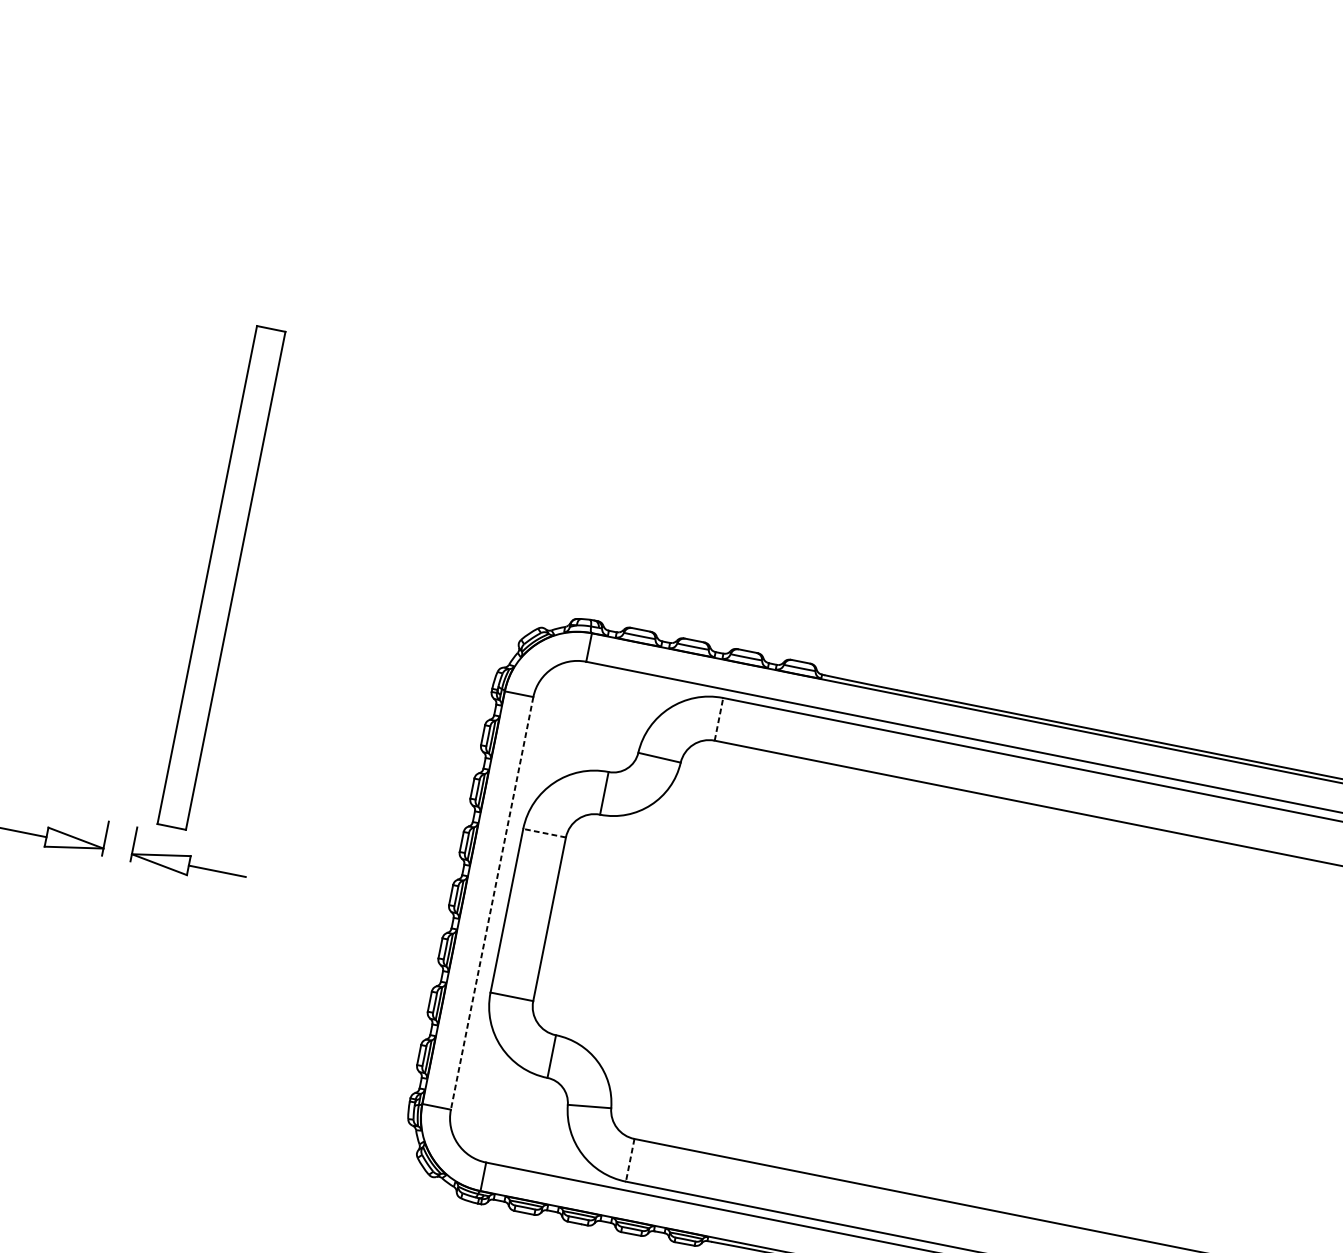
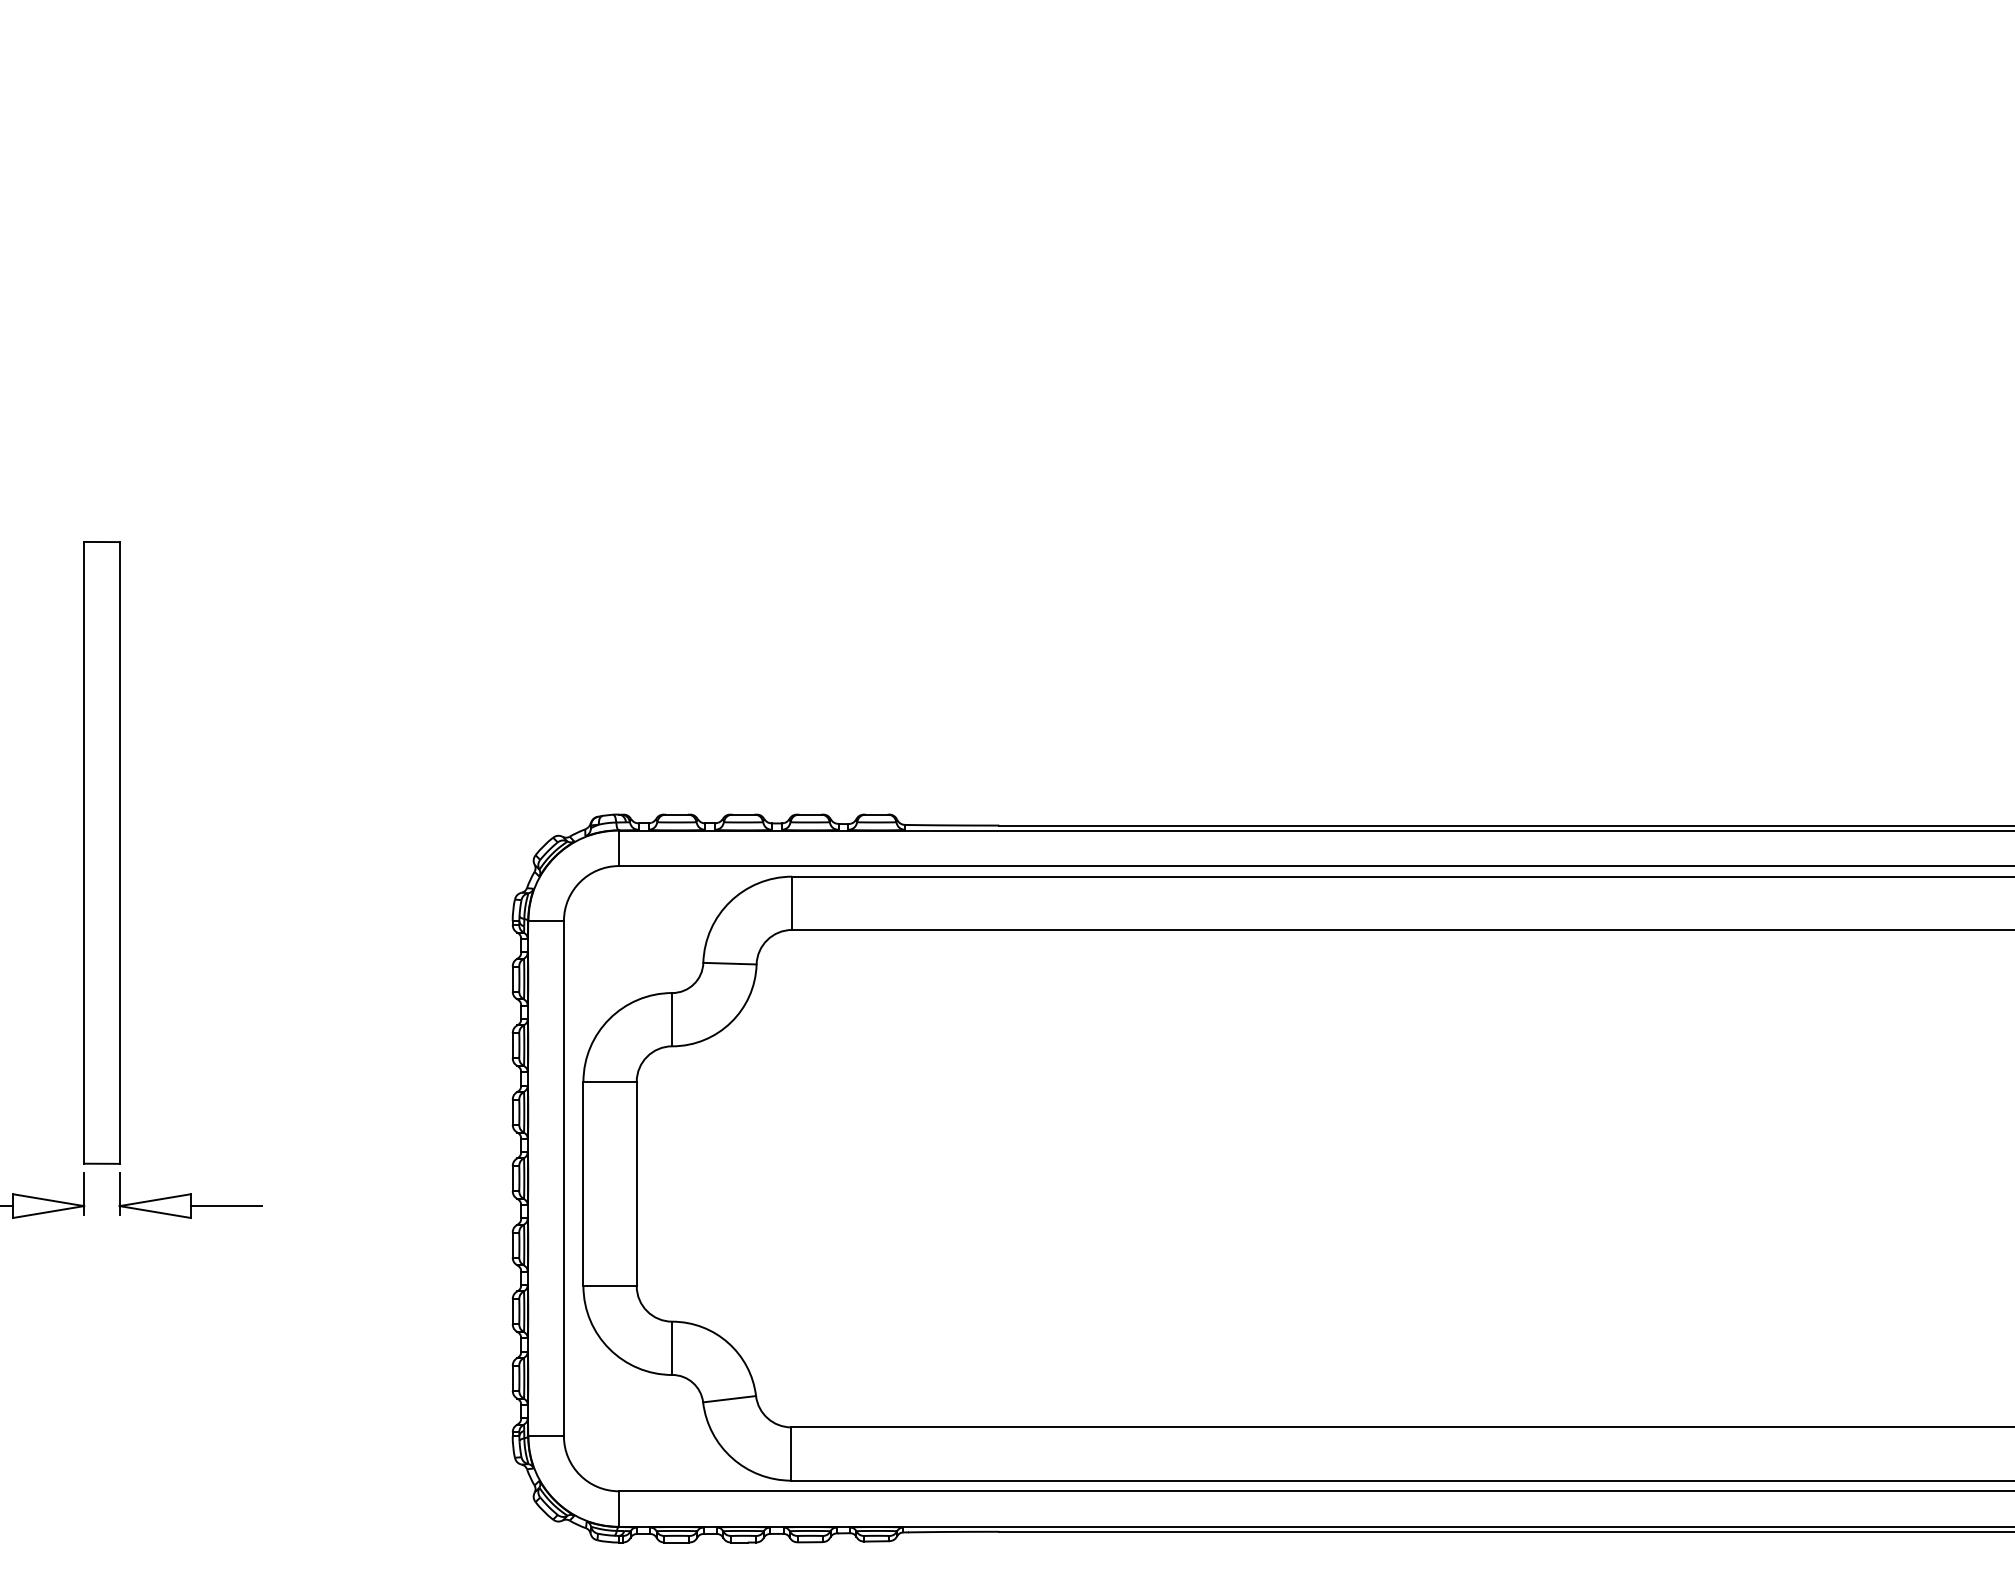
part: (221, 577) -> (101, 852), moved
line: (719, 719) -> (792, 903), dashed -> solid
line: (544, 832) -> (610, 1081), dashed -> solid
line: (491, 903) -> (563, 1178), dashed -> solid
line: (630, 1160) -> (791, 1454), dashed -> solid

